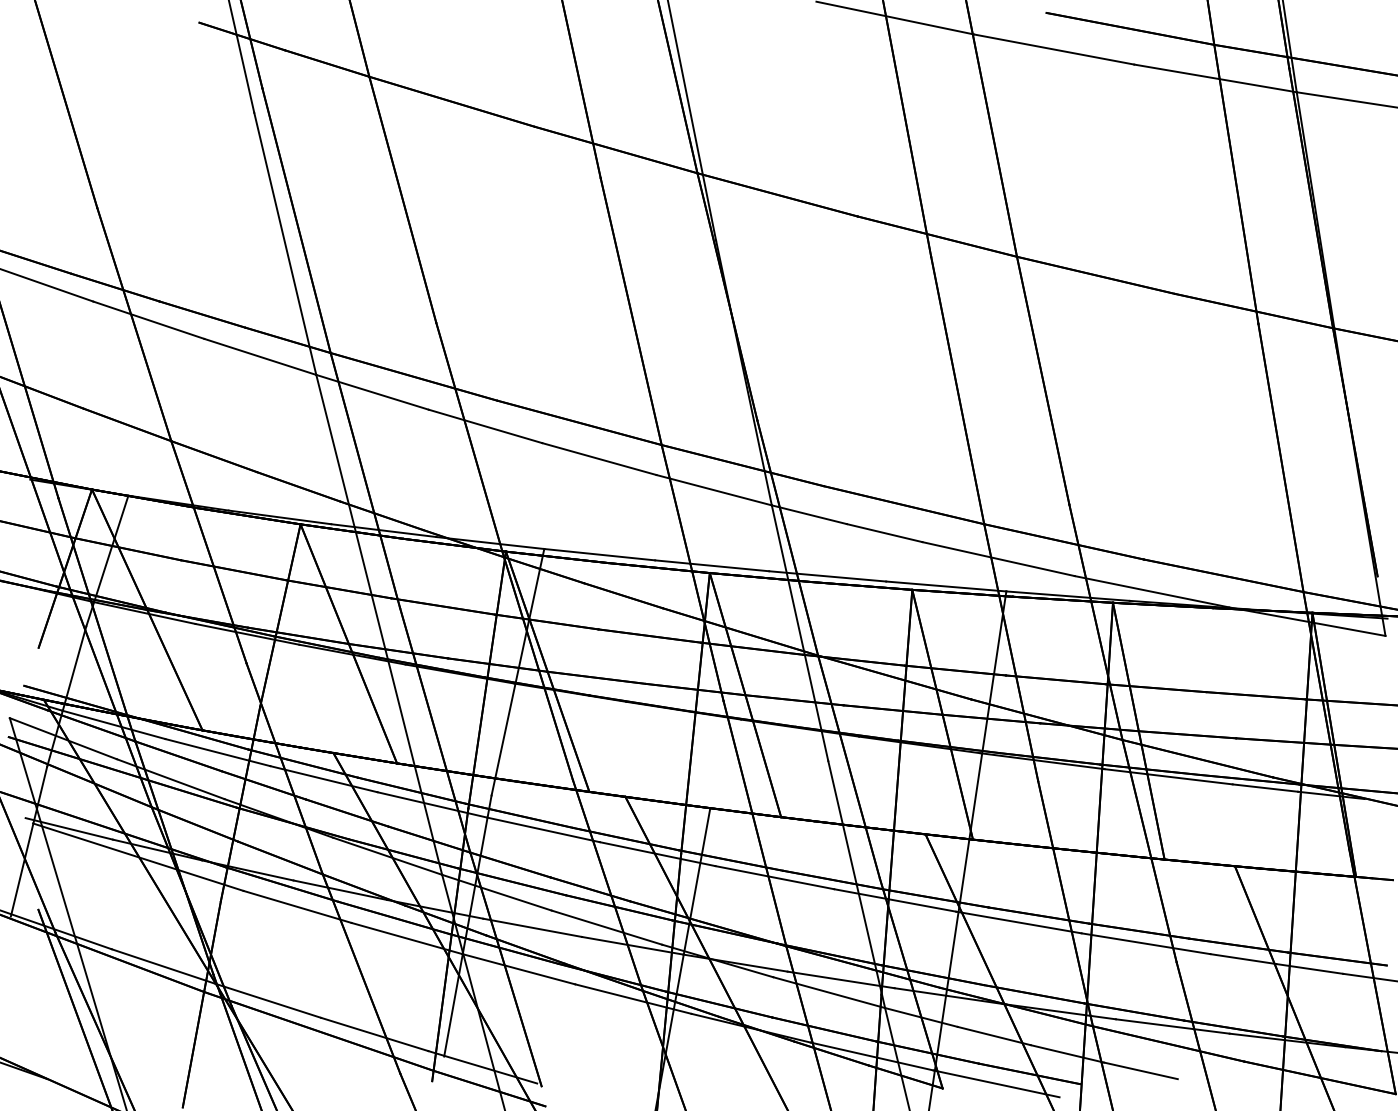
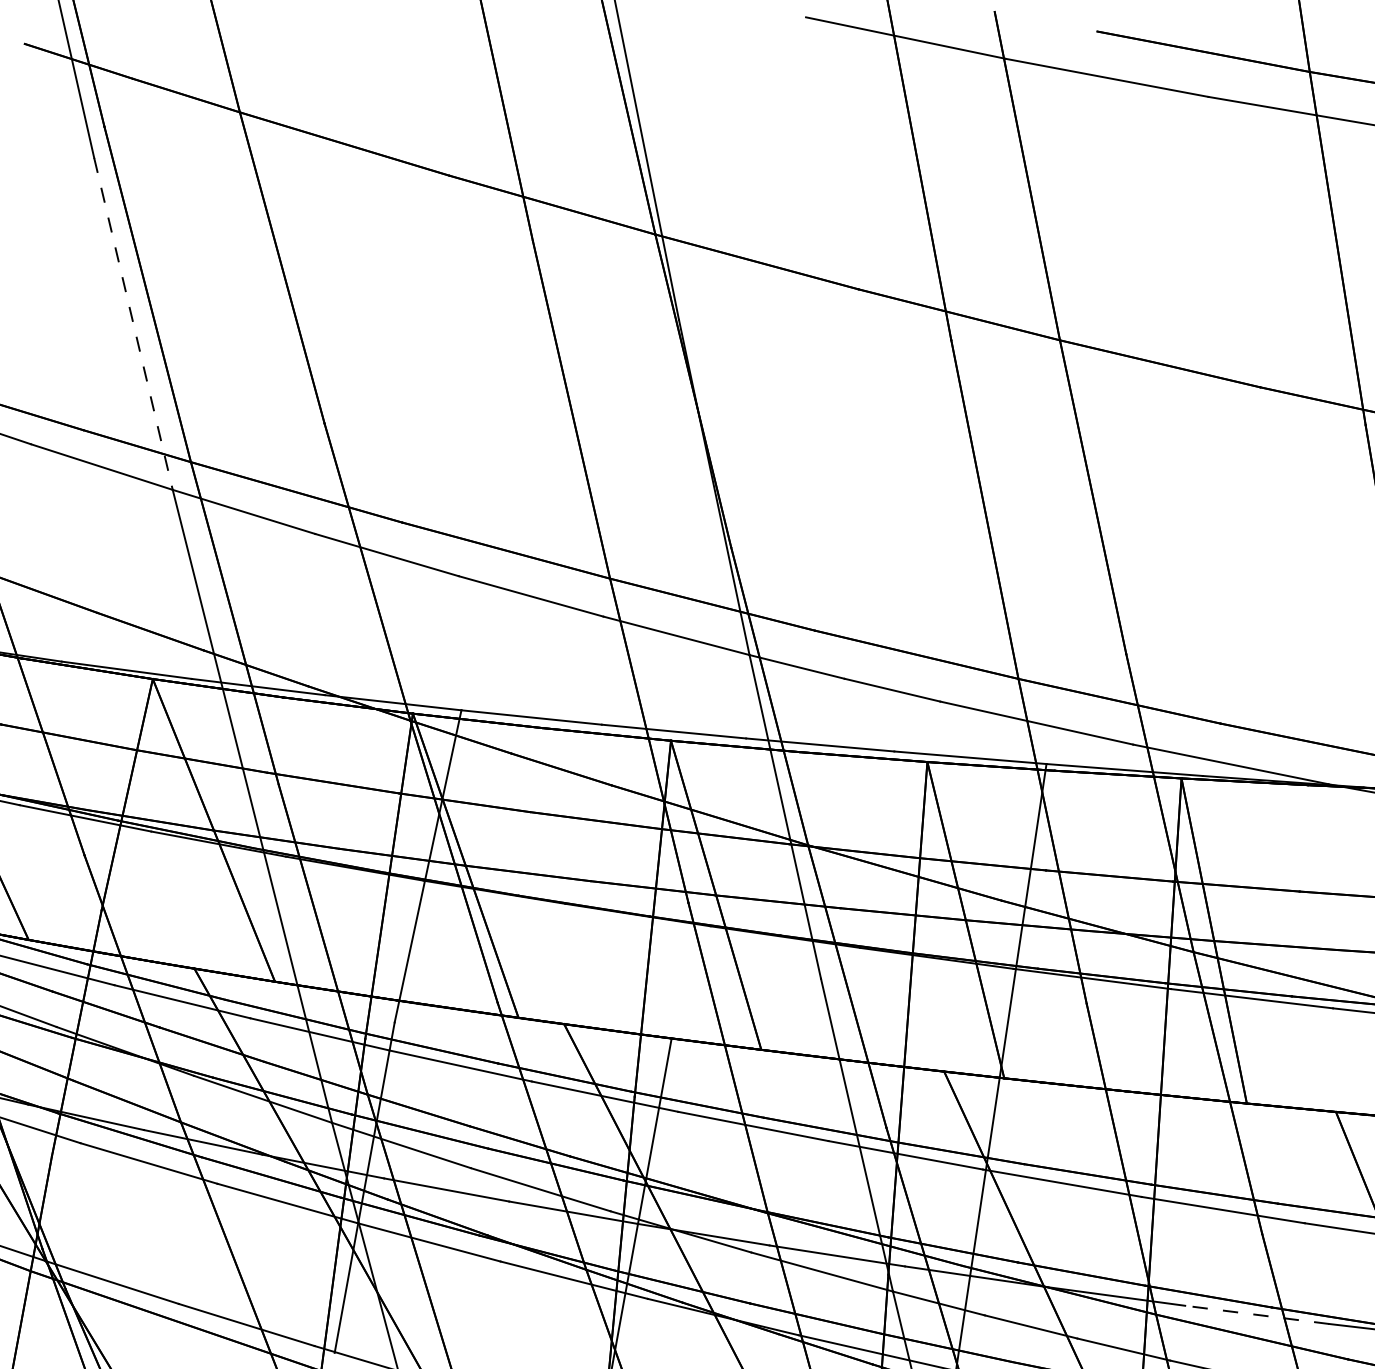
line: (285, 243) -> (133, 323), solid -> dashed
line: (1172, 1026) -> (1256, 1314), solid -> dashed

